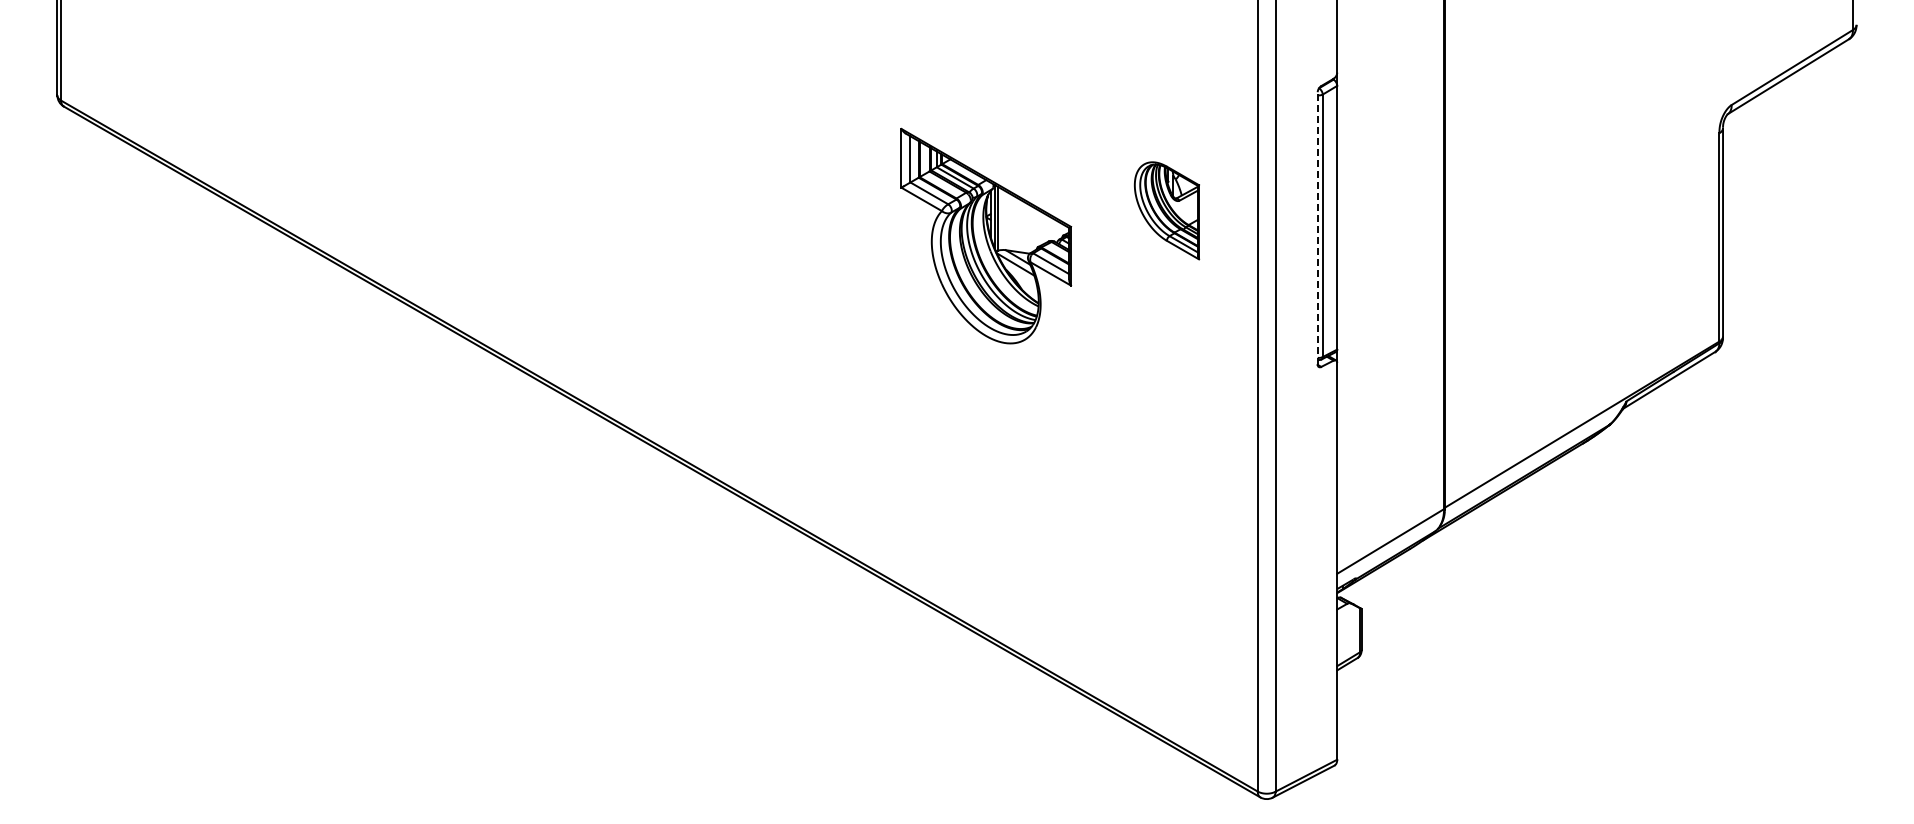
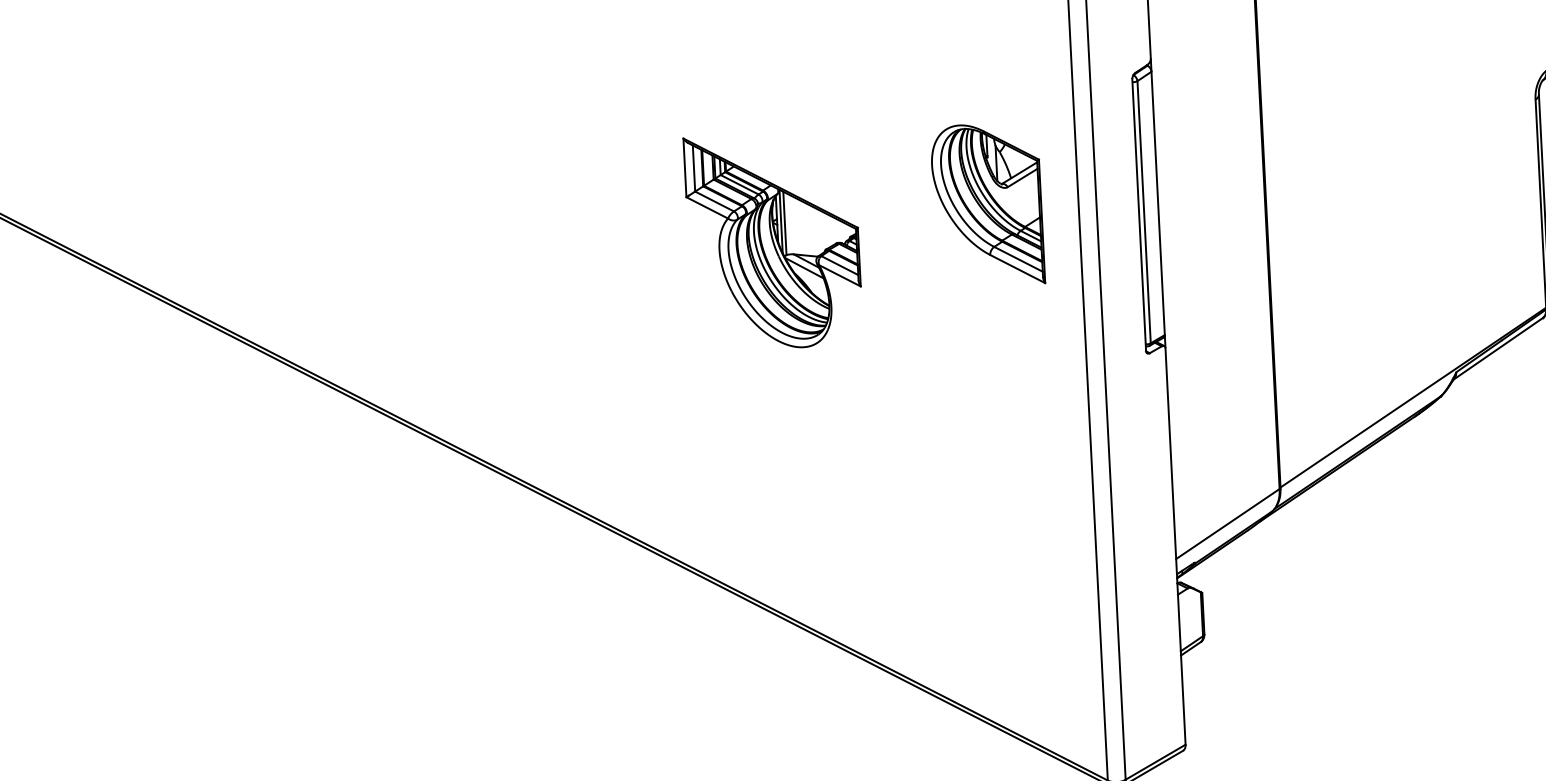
part: (1166, 210) -> (987, 204), size x1.67
line: (1317, 227) -> (1138, 214), dashed -> solid
part: (986, 235) -> (773, 240), moved

